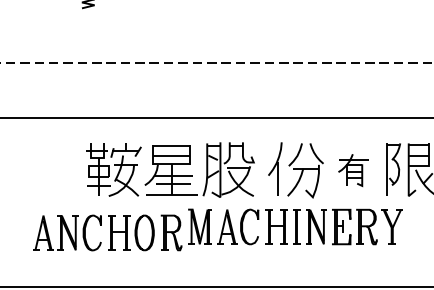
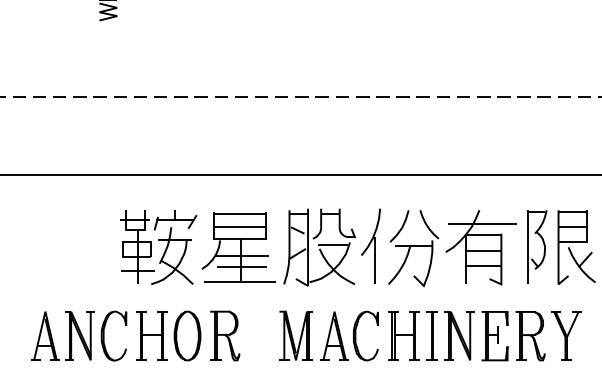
part: (170, 169) -> (237, 246), moved
part: (353, 170) -> (480, 248), size x1.67
part: (295, 226) -> (430, 335), moved

